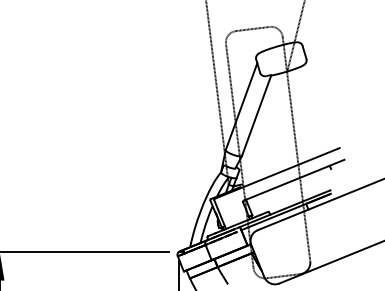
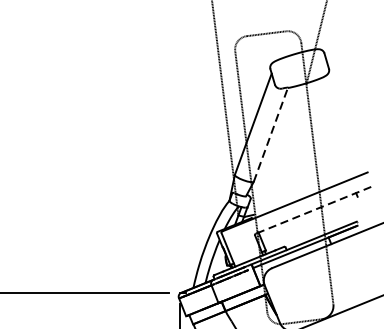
line: (256, 115) -> (270, 134), solid -> dashed
line: (294, 180) -> (315, 210), solid -> dashed

